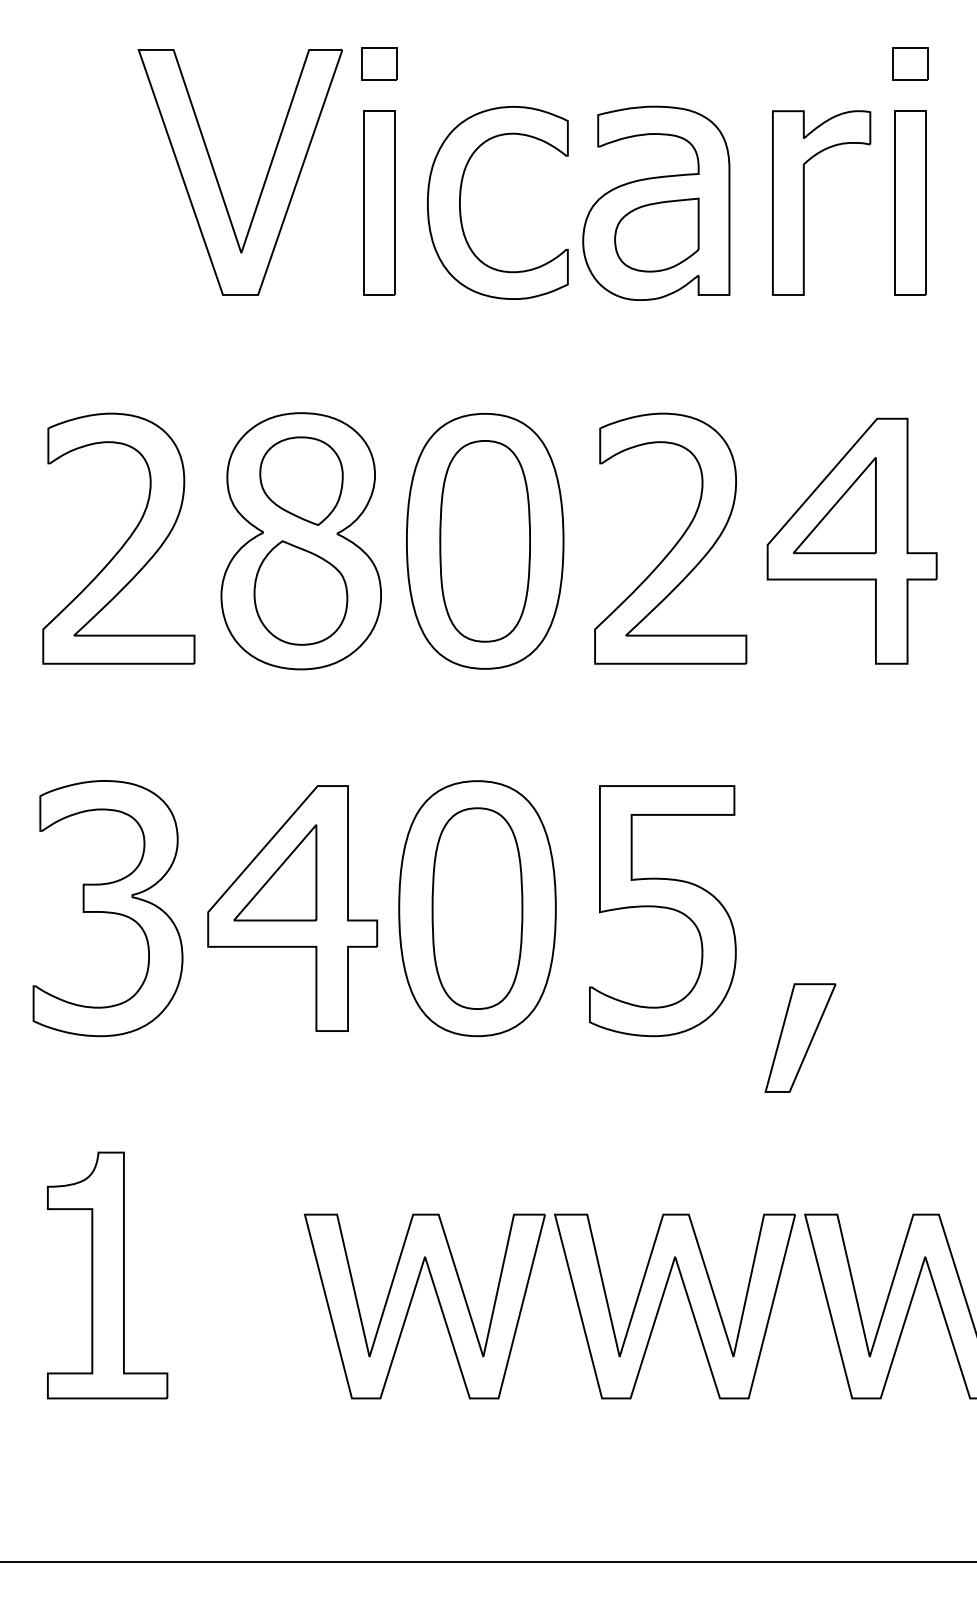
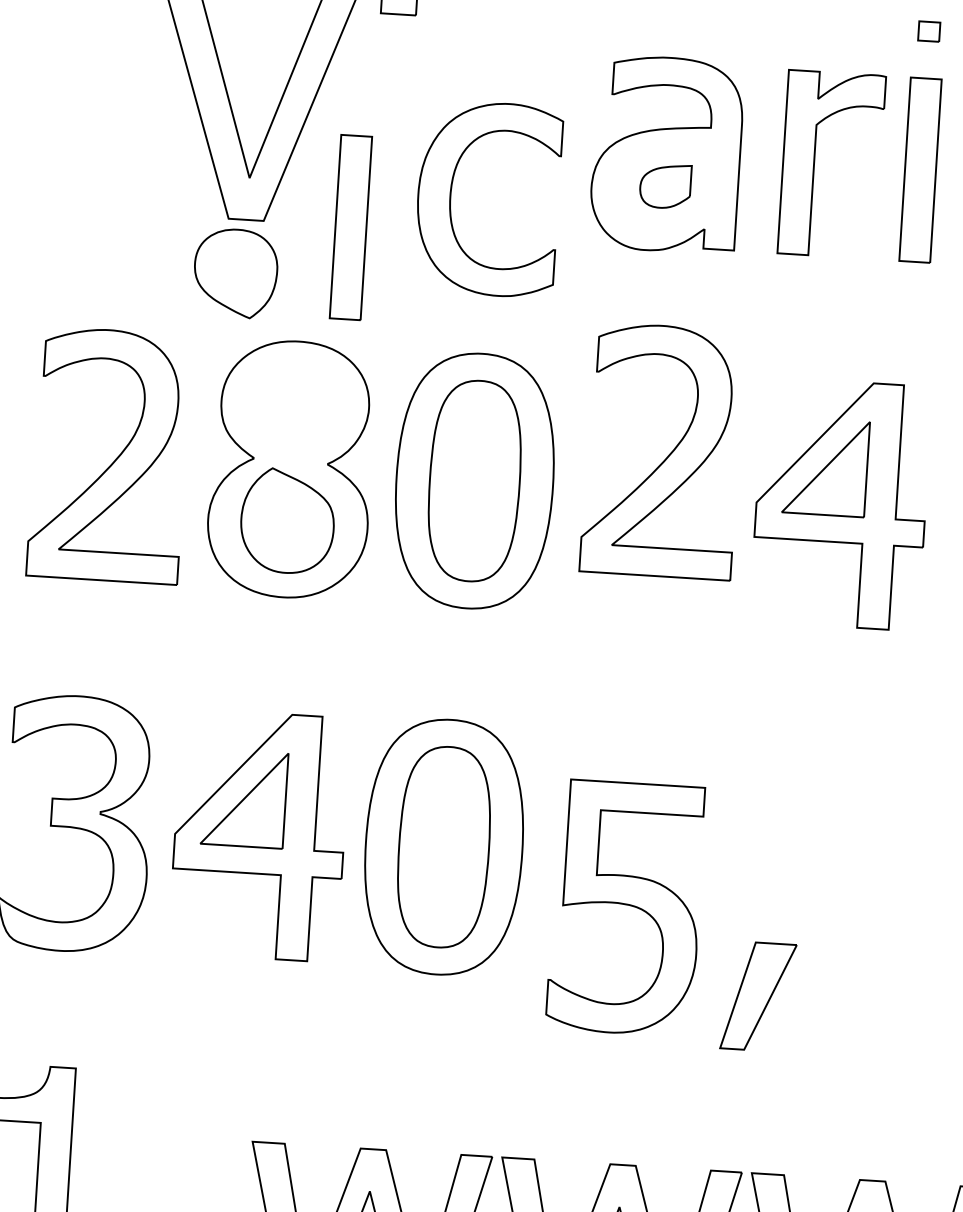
part: (910, 63) -> (929, 30), size x0.6
part: (461, 195) -> (452, 189), moved
part: (379, 202) -> (350, 226), moved
part: (656, 234) -> (665, 185), size x0.6
part: (301, 480) -> (235, 272), moved
part: (675, 543) -> (667, 456), moved
part: (662, 911) -> (625, 908), moved

